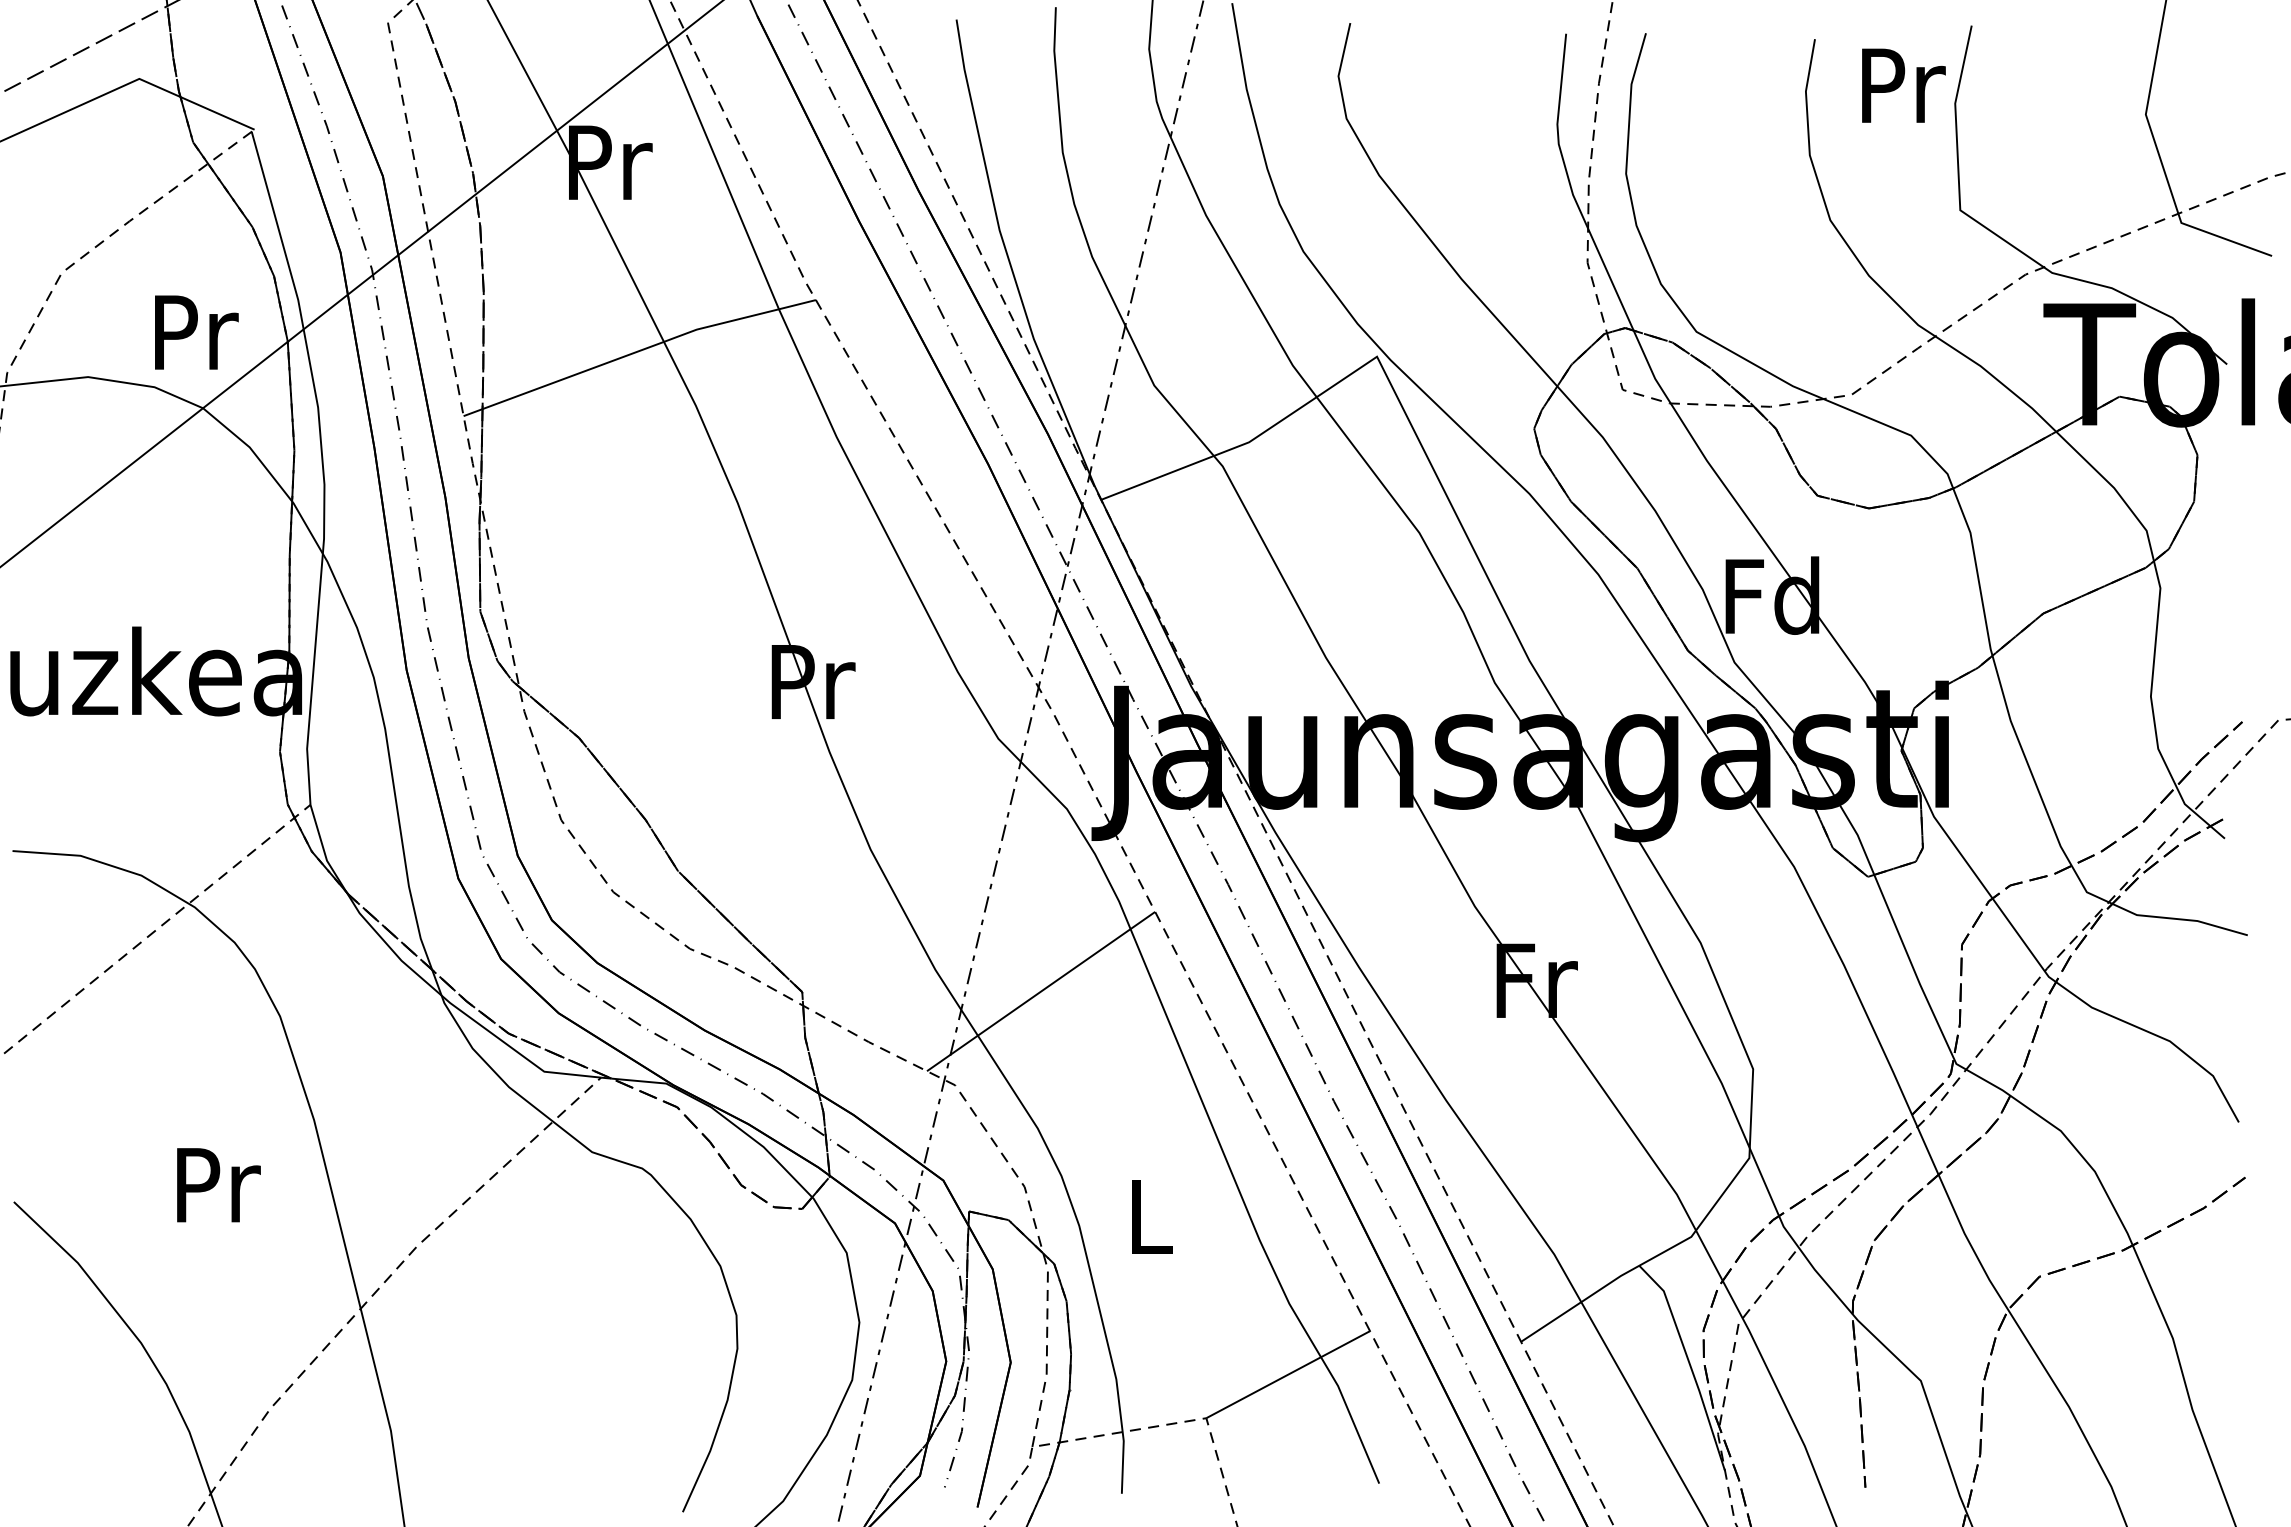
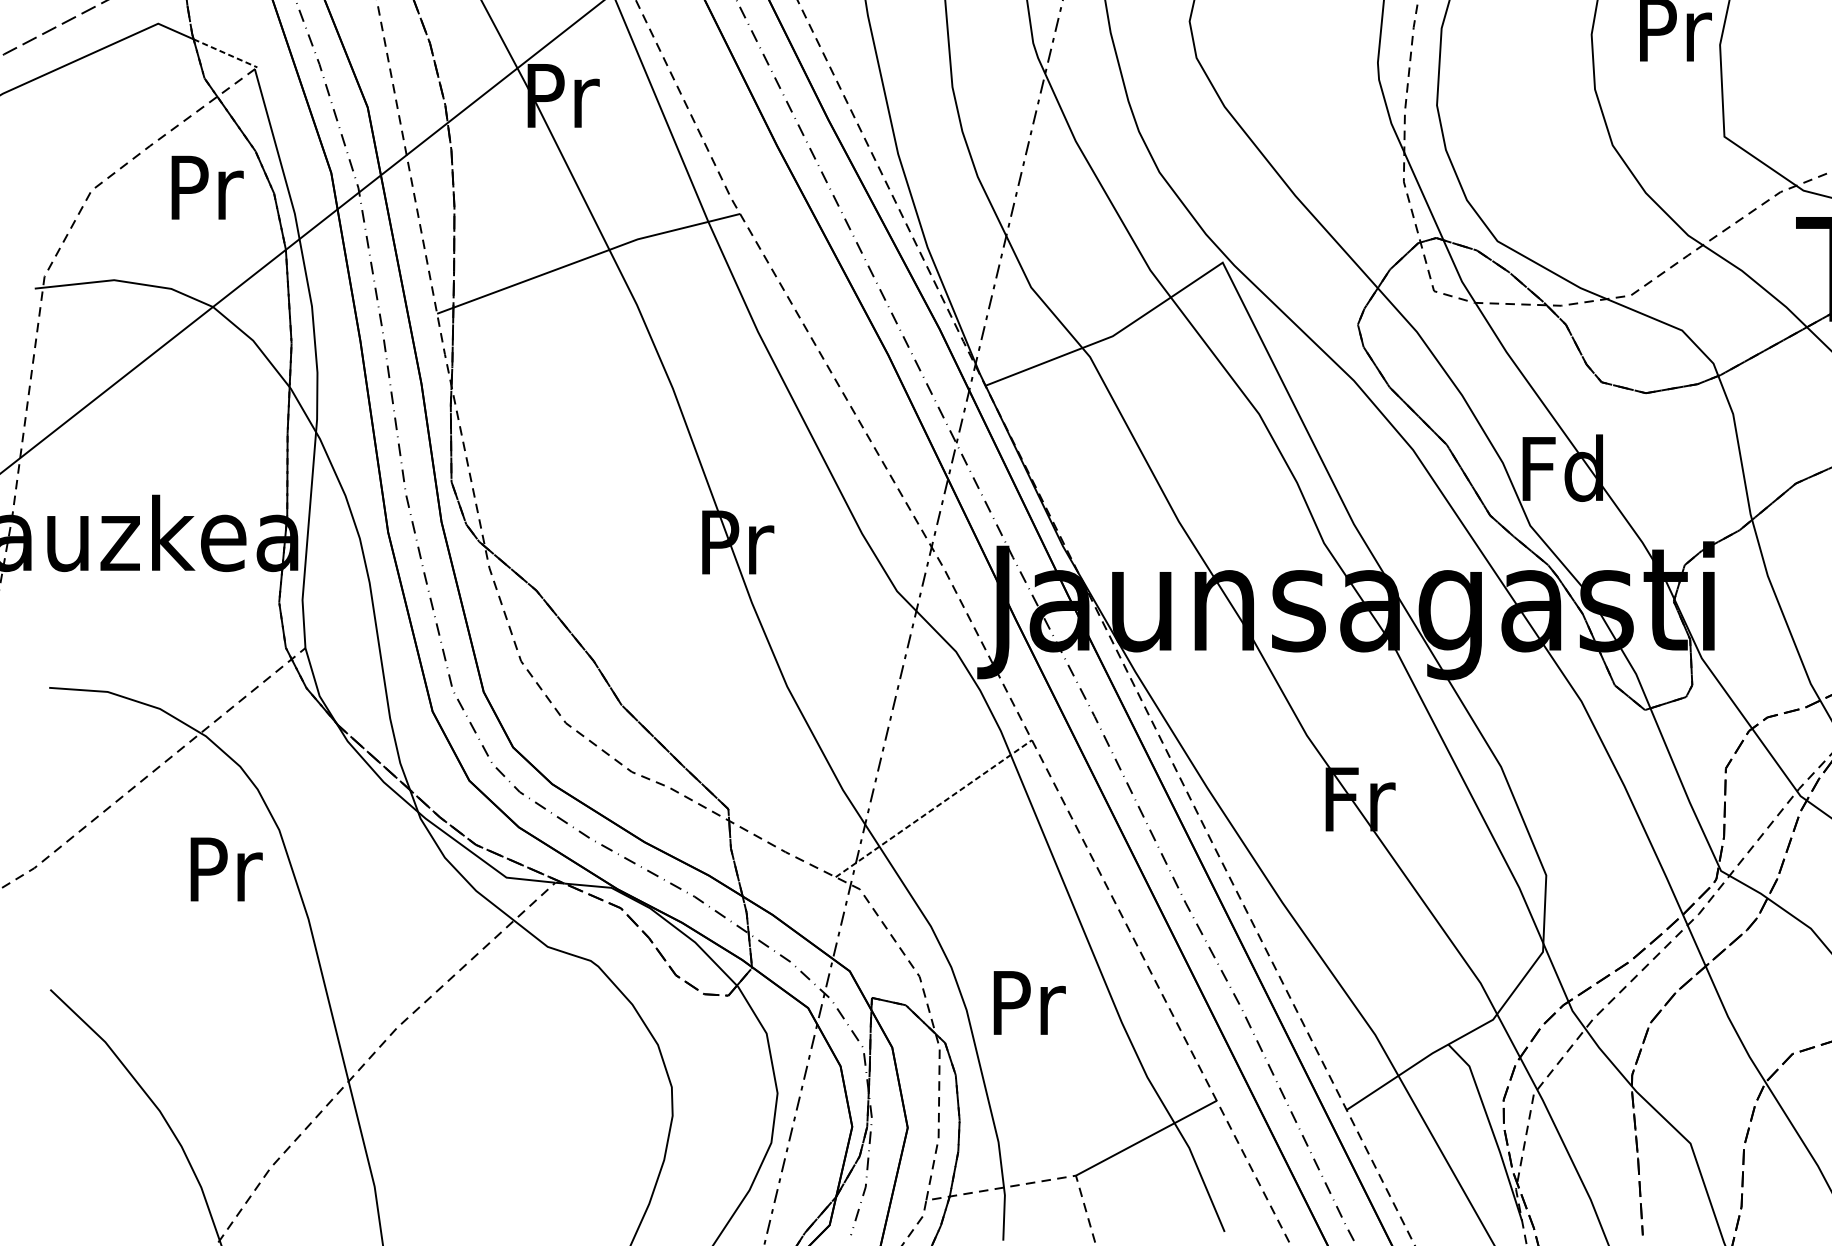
line: (218, 113) -> (226, 53), solid -> dashed
text: (196, 332) -> (207, 187), moved
line: (1041, 991) -> (934, 808), solid -> dashed
text: (218, 1185) -> (226, 869), moved
text: (1152, 1217) -> (1029, 1003), L -> Pr

